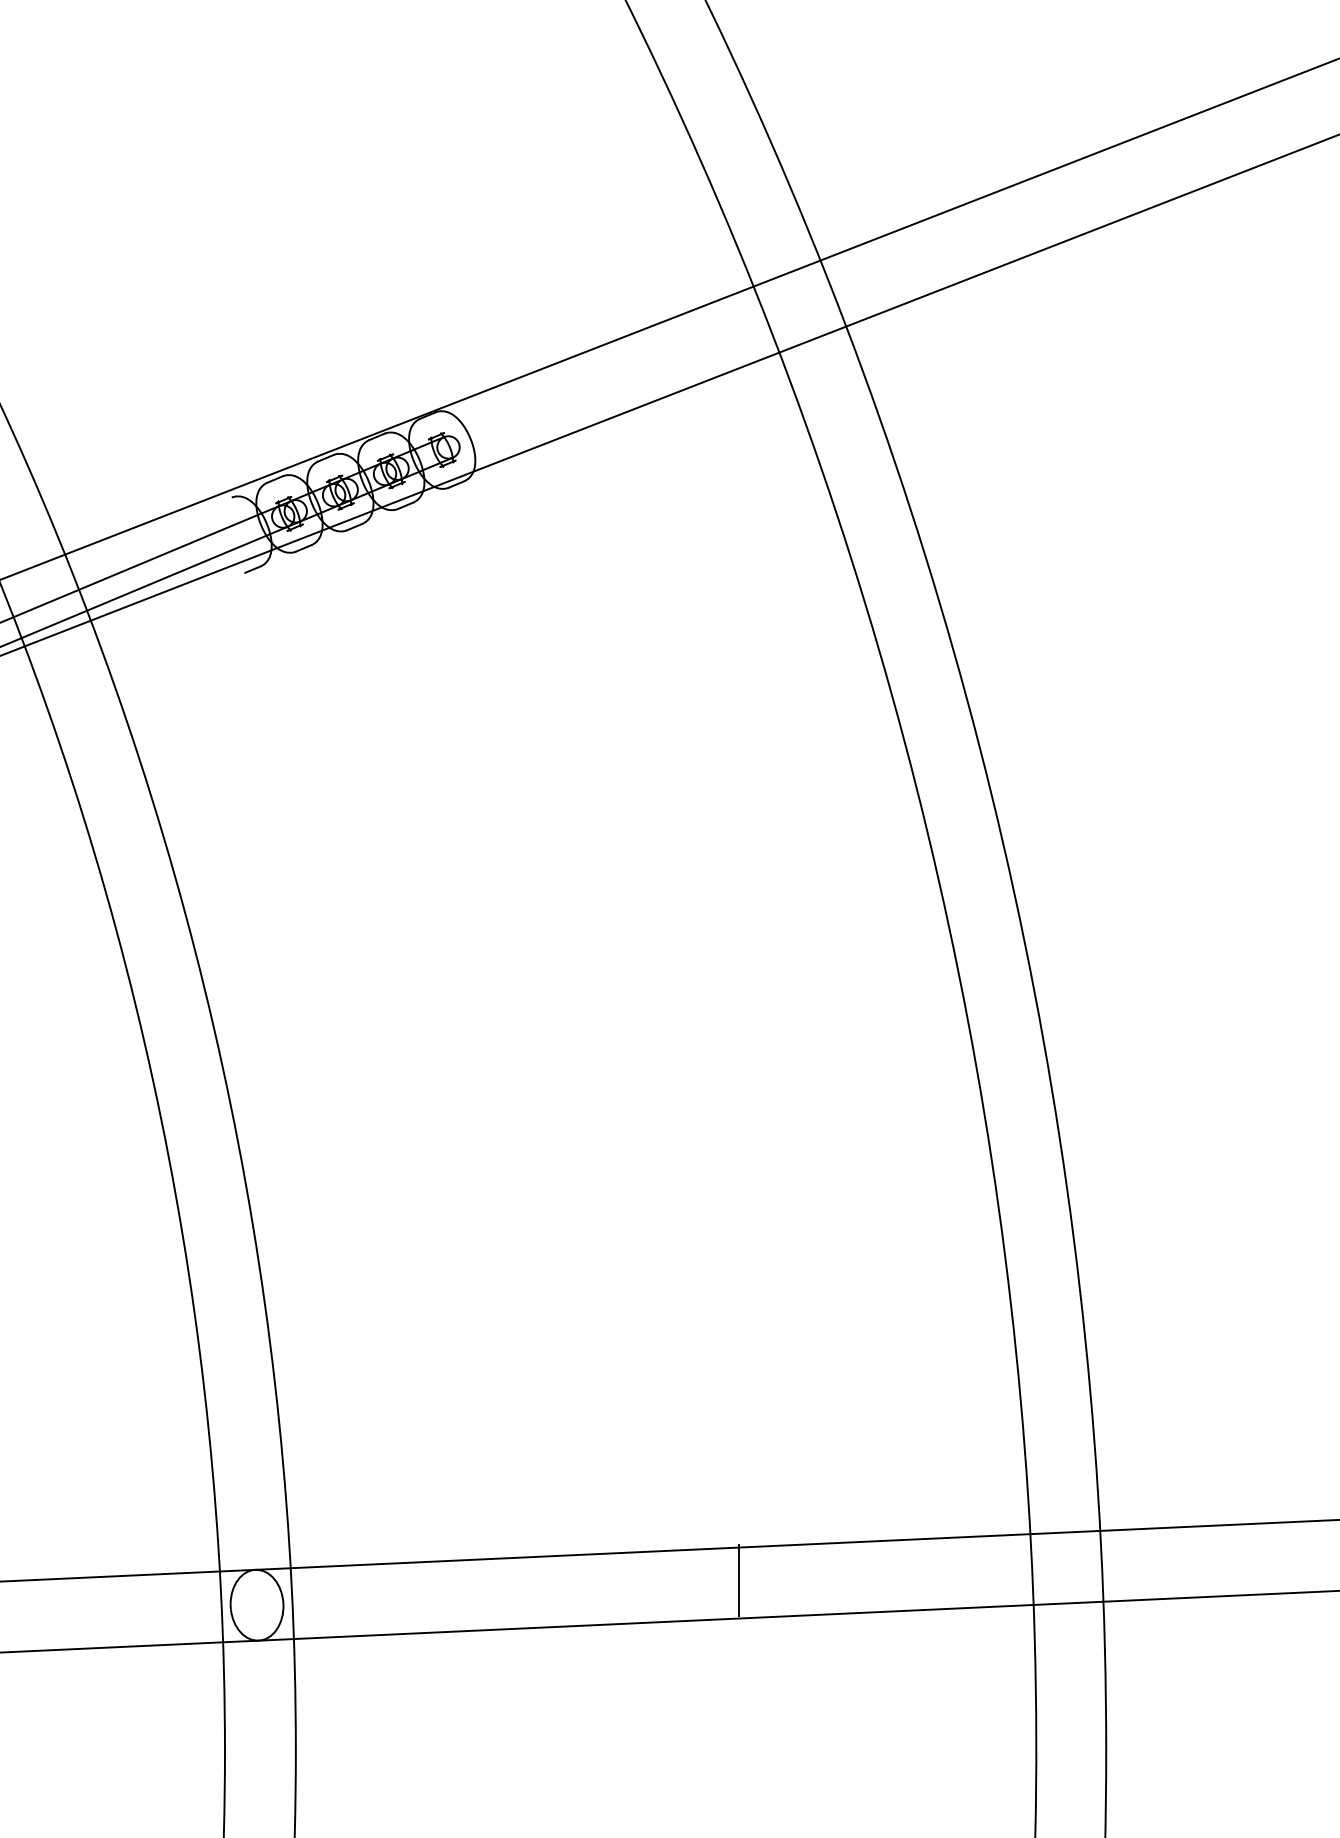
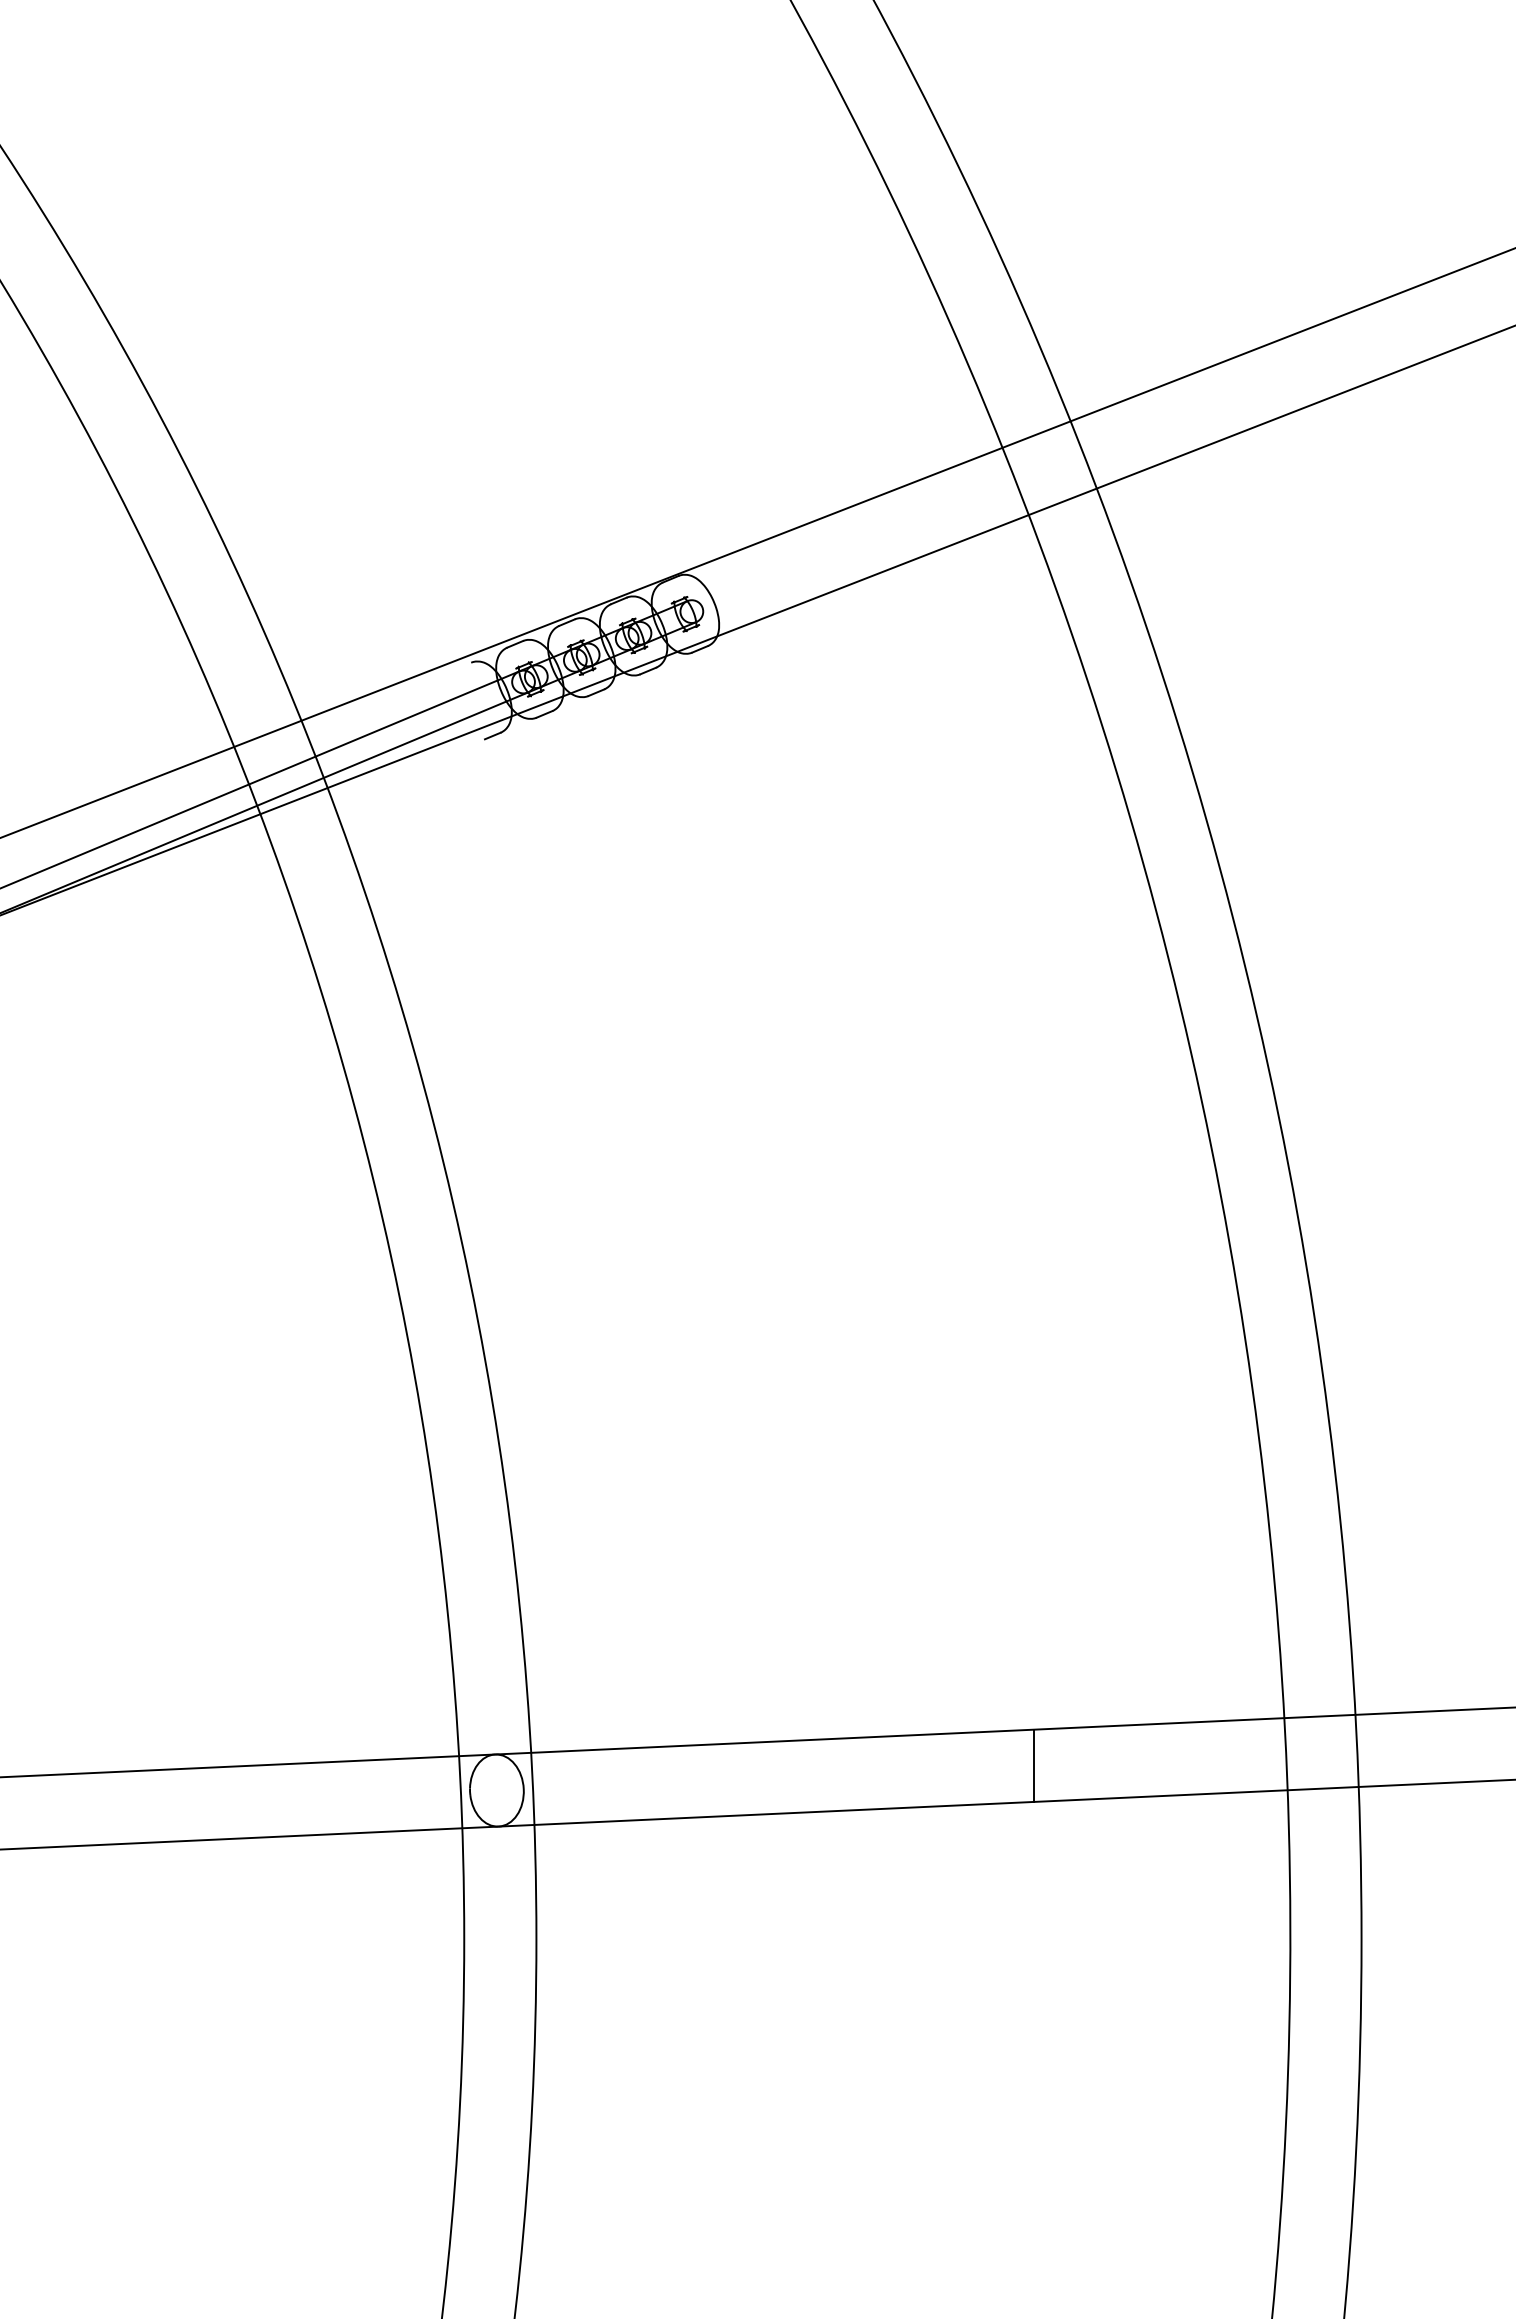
line: (738, 1580) -> (1034, 1765), moved

